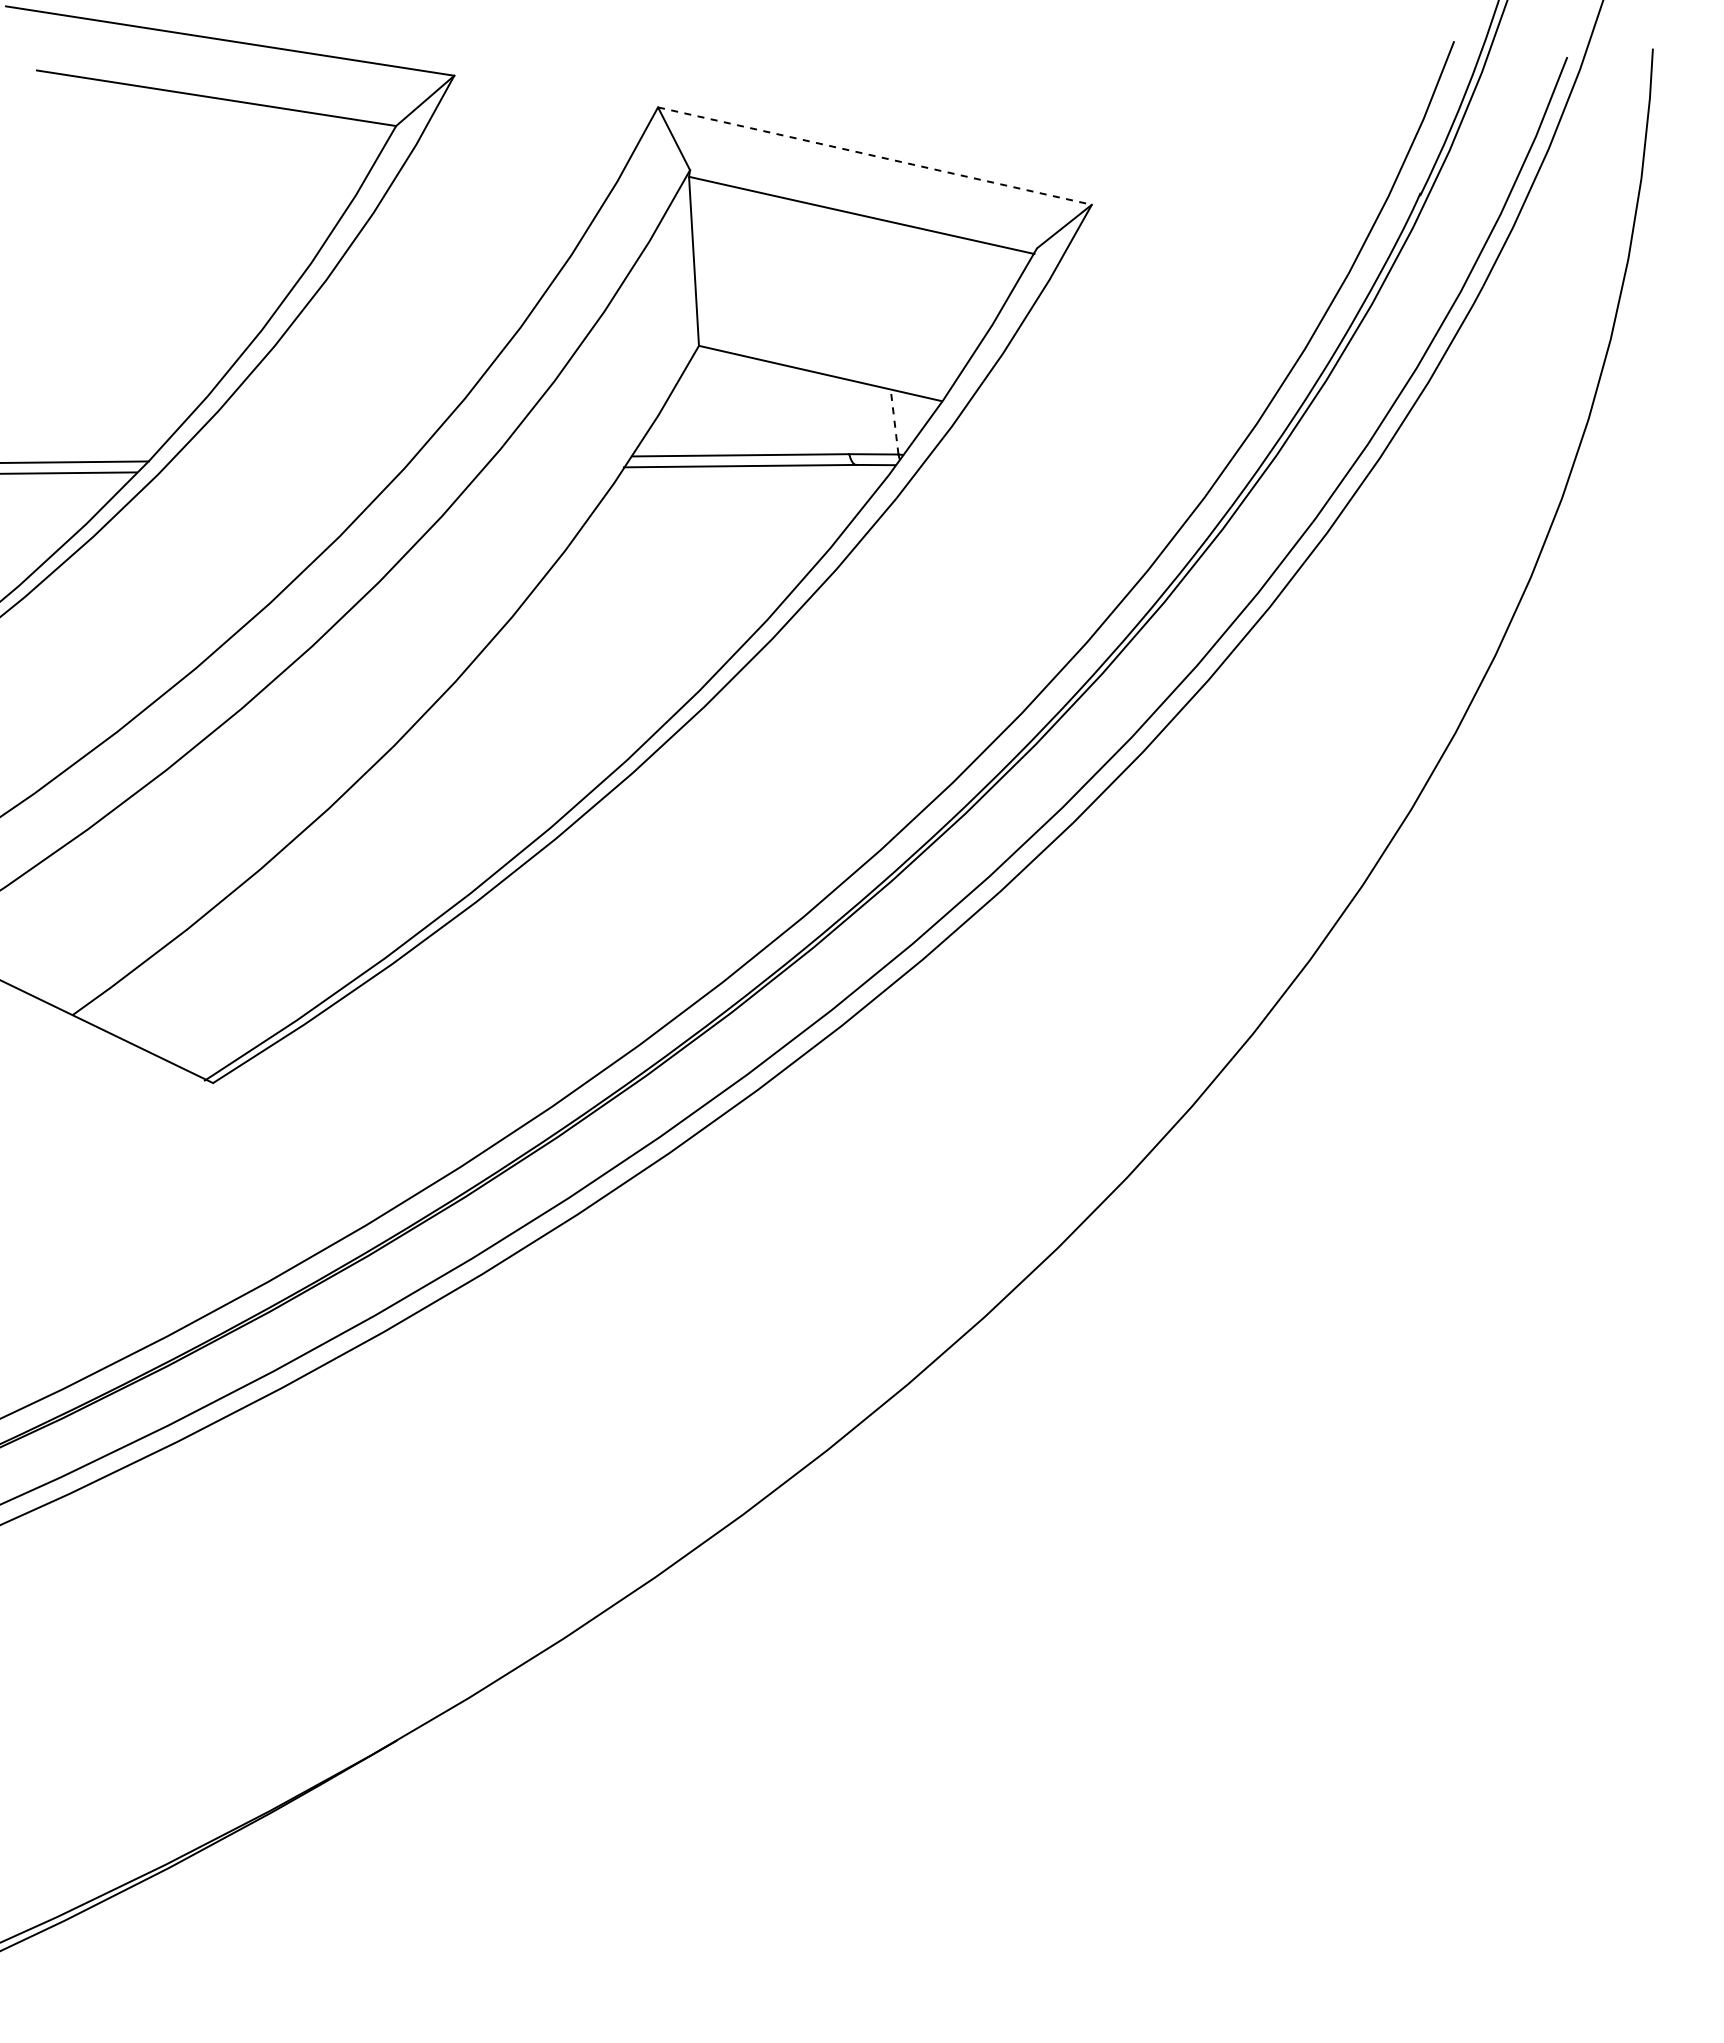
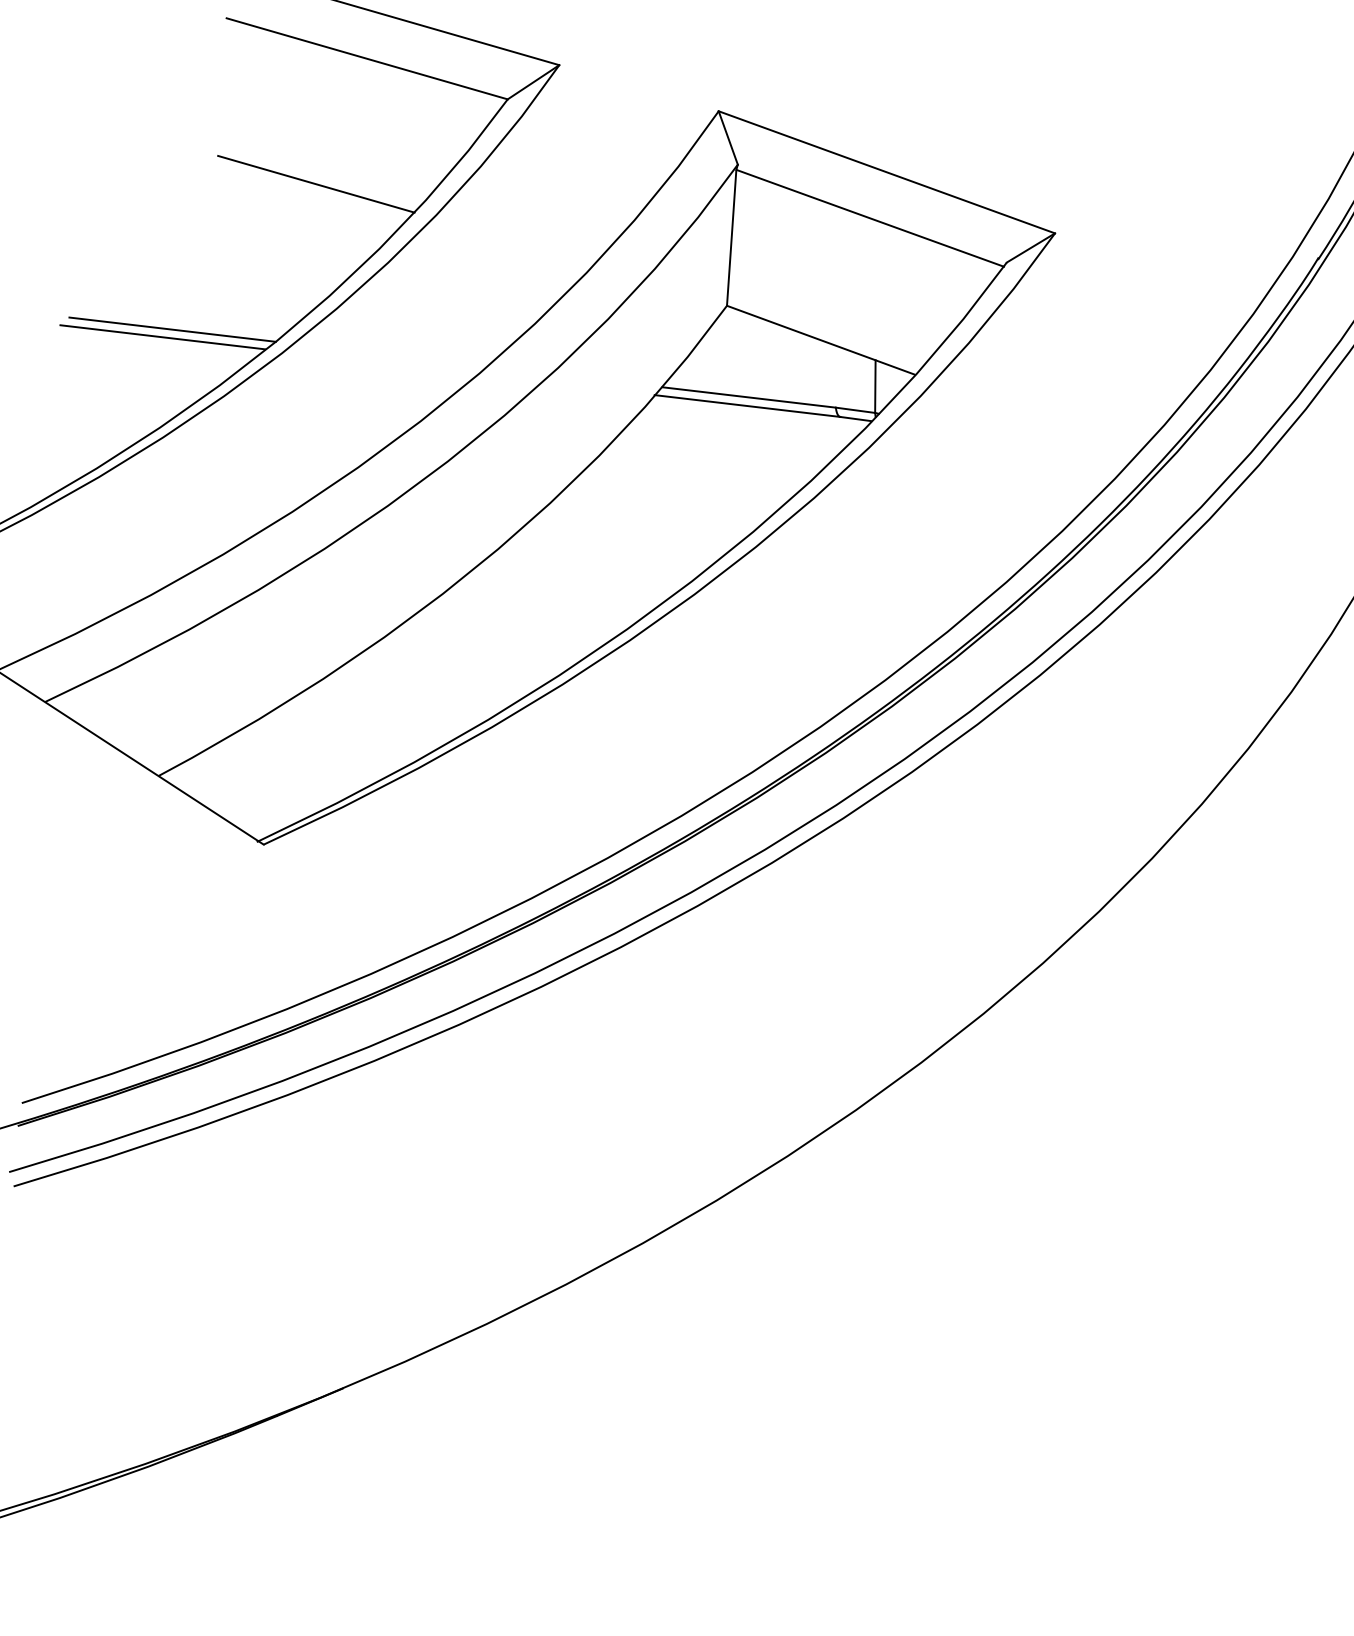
line: (875, 156) -> (887, 172), dashed -> solid
line: (173, 260) -> (316, 183), added
line: (894, 422) -> (875, 386), dashed -> solid

